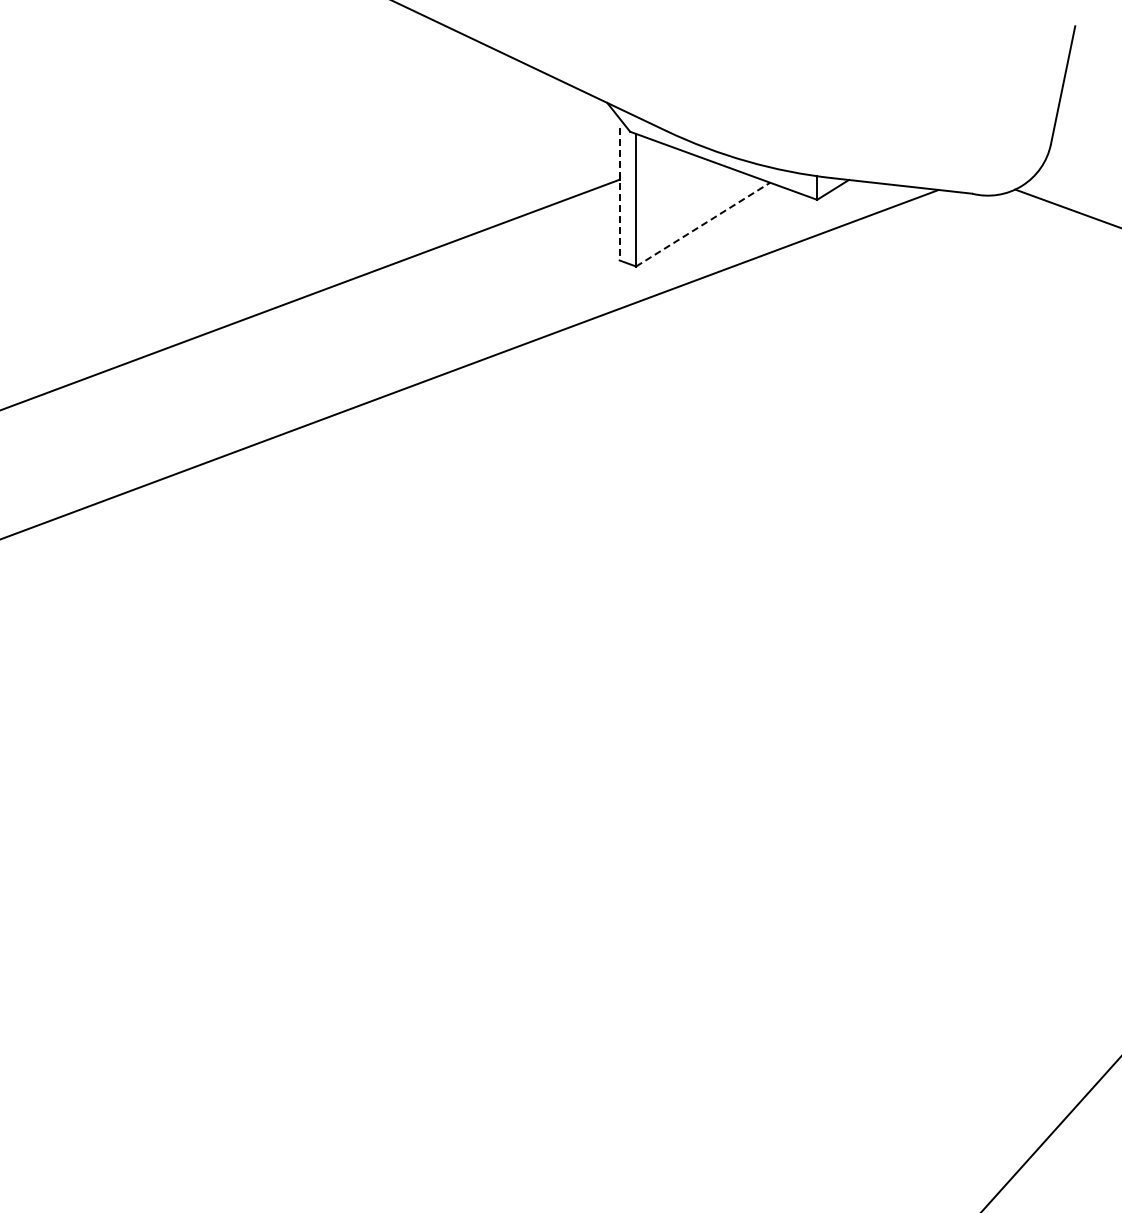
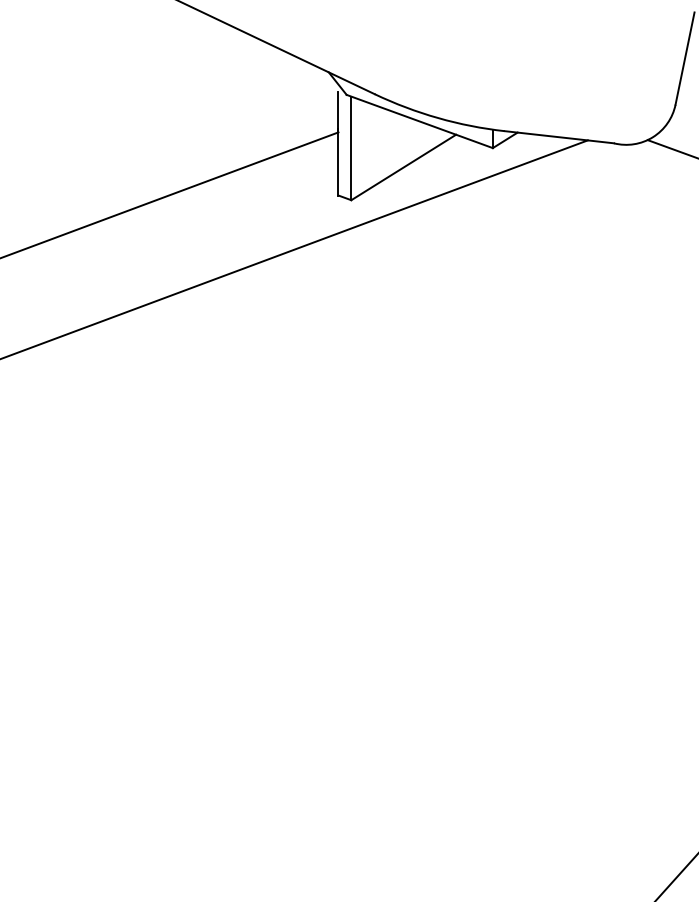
line: (619, 194) -> (338, 143), dashed -> solid
line: (703, 224) -> (403, 167), dashed -> solid

